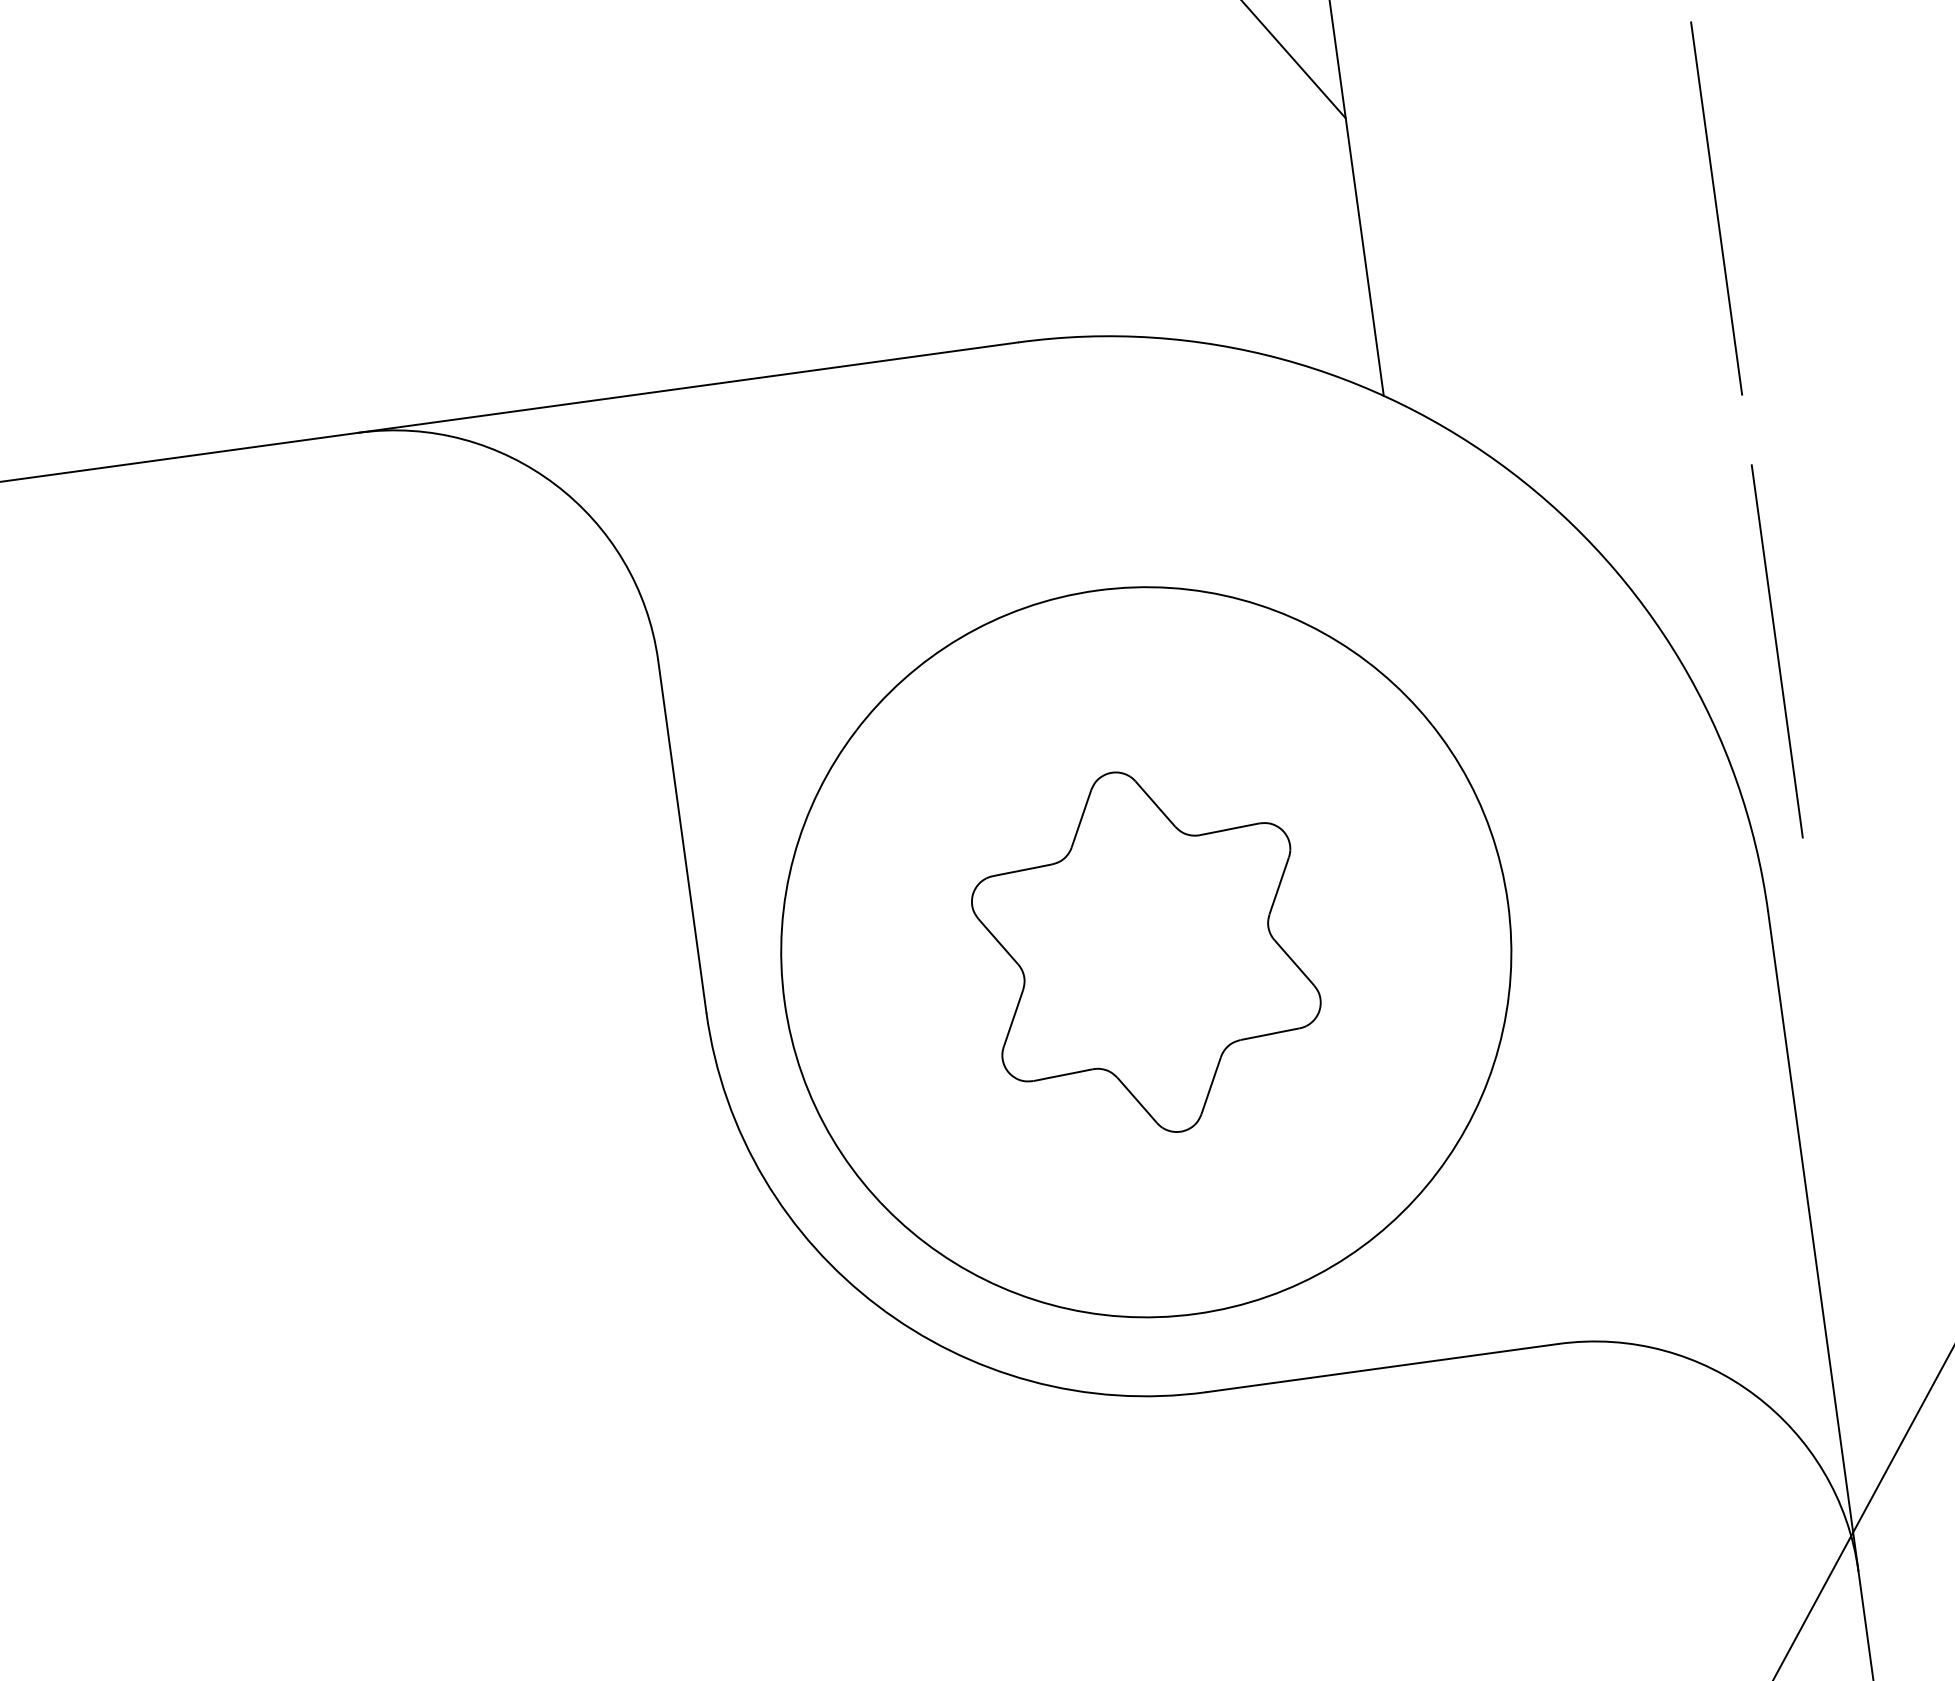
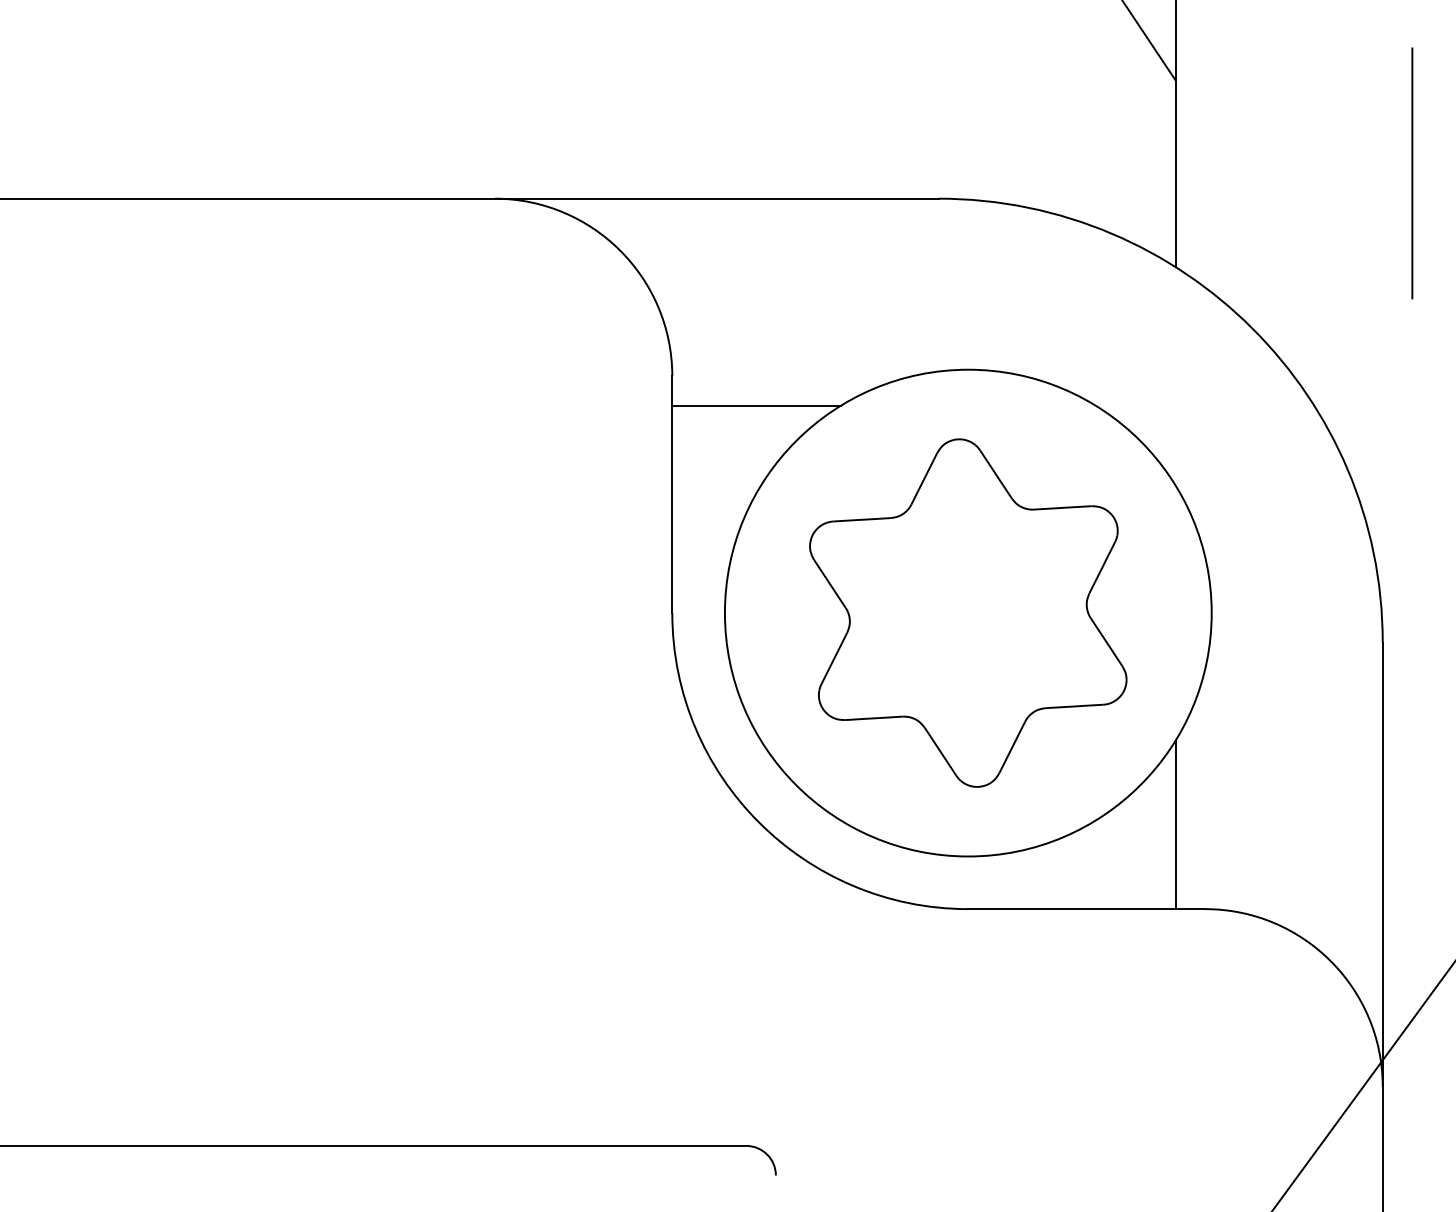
line: (1777, 651) -> (1412, 471), removed
line: (789, 686) -> (756, 405), added
part: (1146, 951) -> (968, 612), size x1.43
line: (1497, 1224) -> (1175, 824), added

